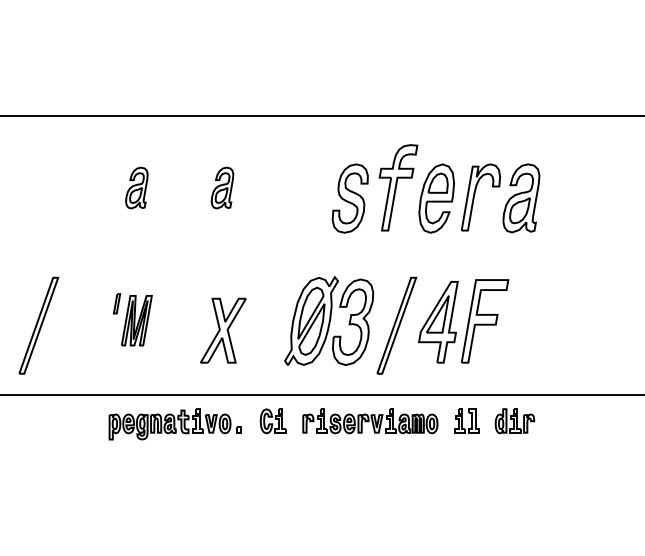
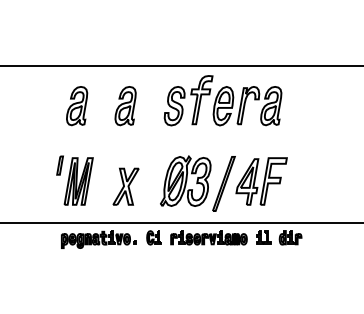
part: (137, 188) -> (77, 106), size x1.67
part: (222, 188) -> (125, 106), size x1.67
part: (435, 188) -> (222, 100), moved
part: (132, 319) -> (74, 180), size x1.67
part: (38, 324) -> (21, 183), removed

